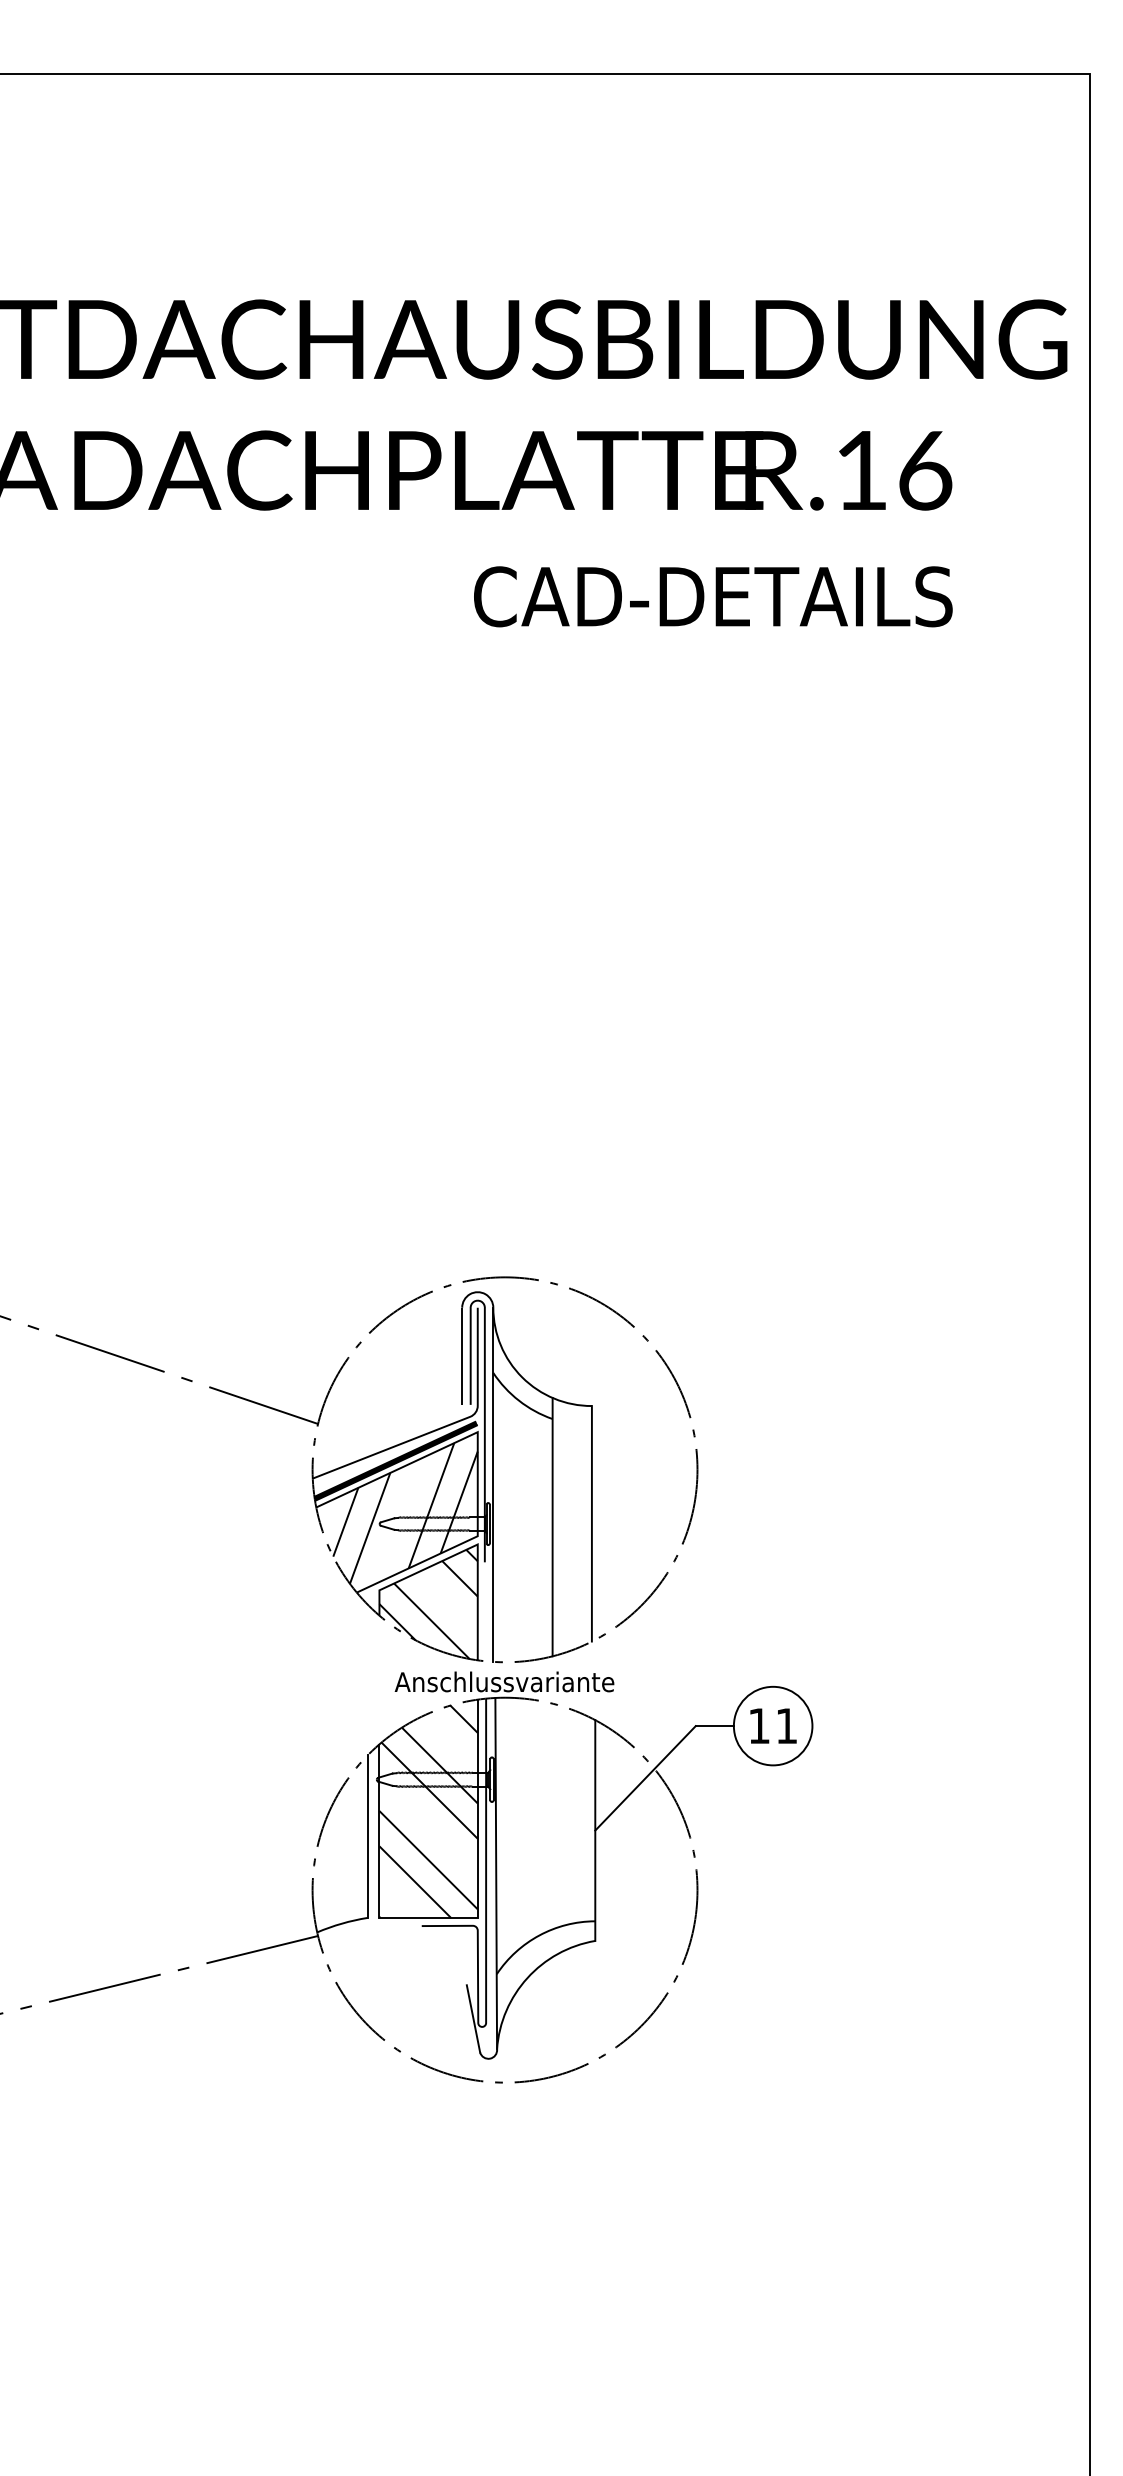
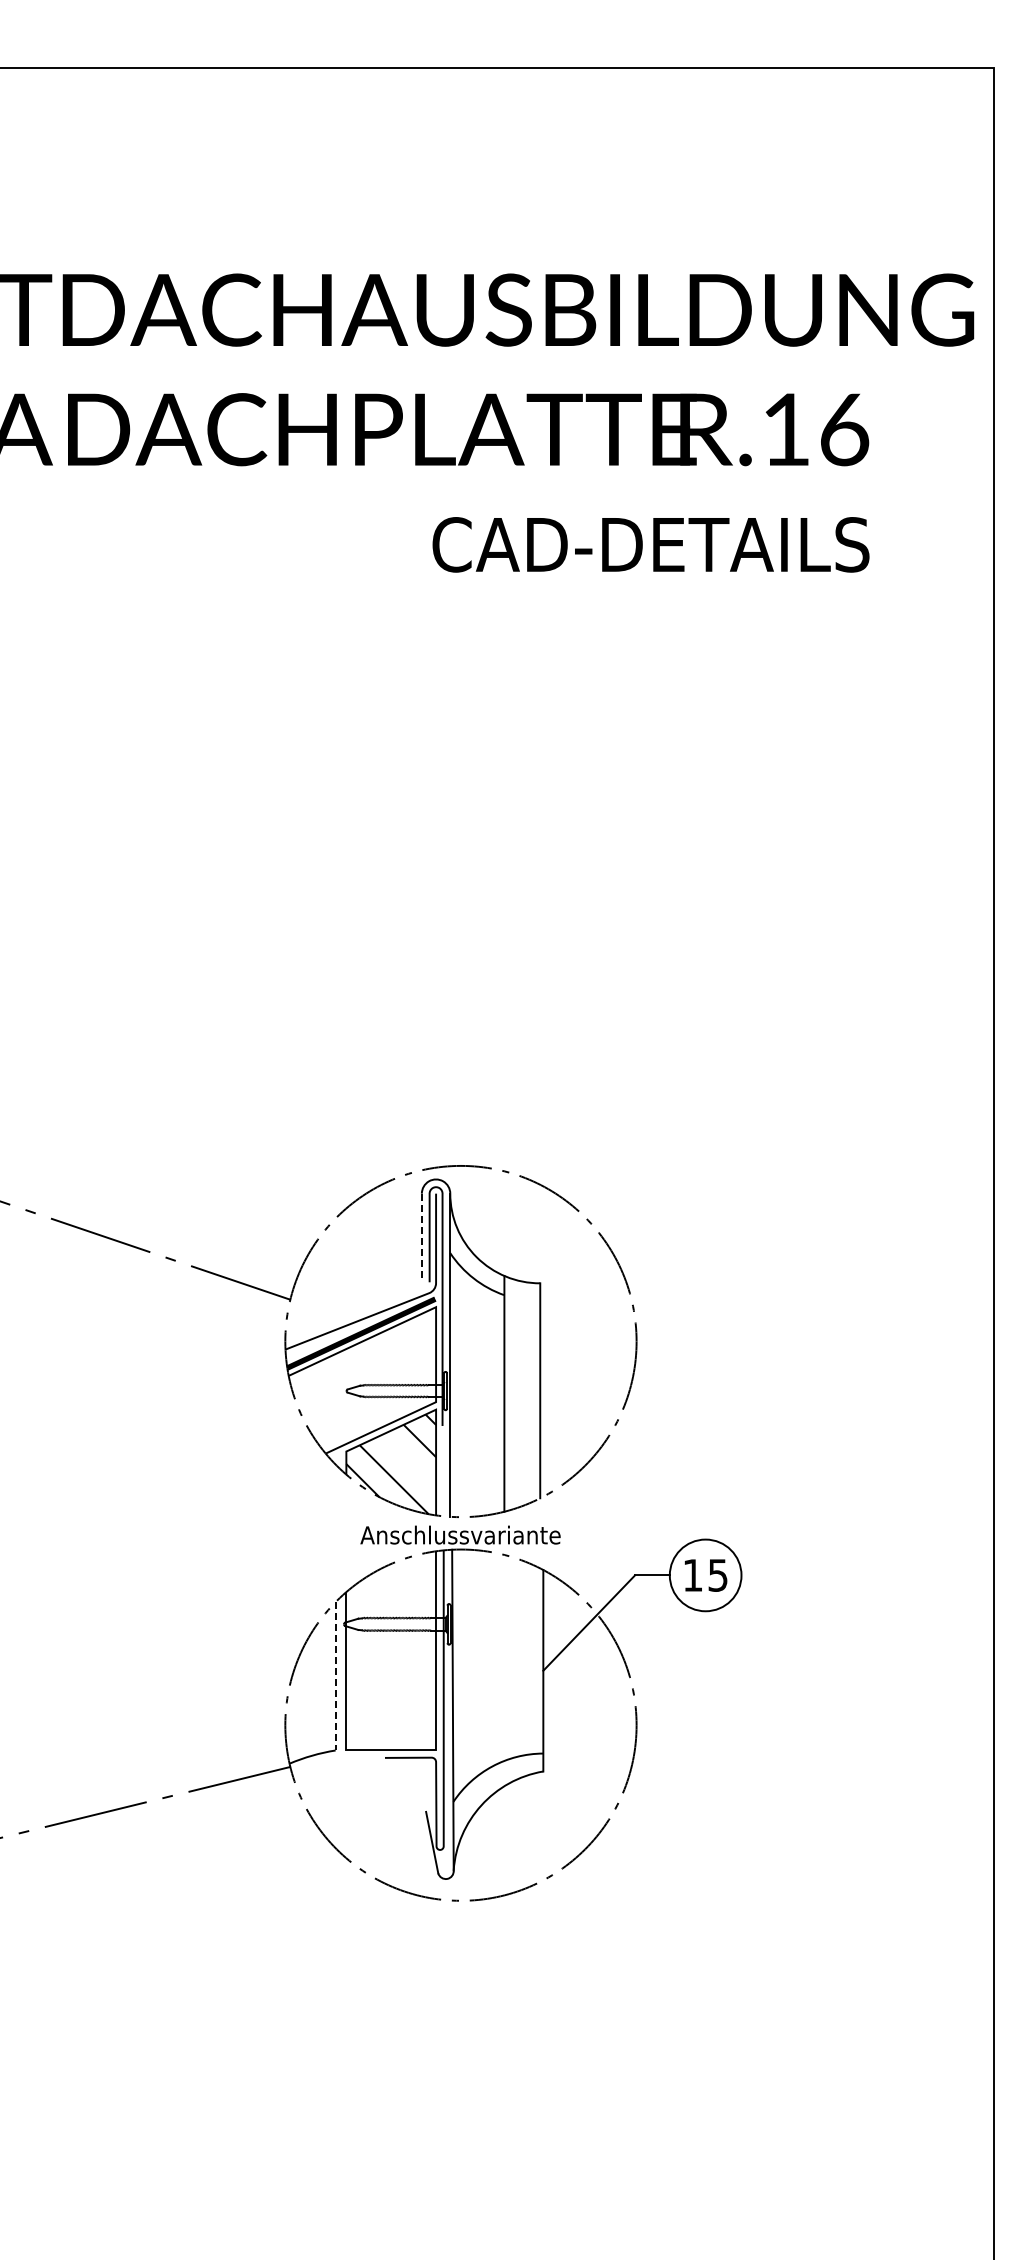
line: (461, 1356) -> (421, 1238), solid -> dashed
hatch: (405, 1513) -> (370, 1381), removed
text: (786, 1726) -> (717, 1575), 11 -> 15
hatch: (428, 1811) -> (391, 1653), removed
line: (367, 1836) -> (335, 1676), solid -> dashed

